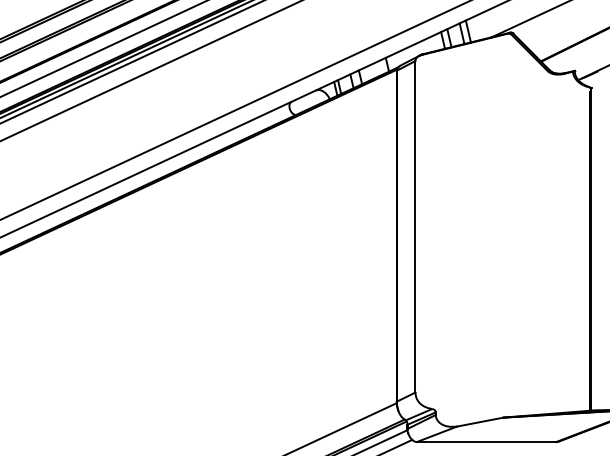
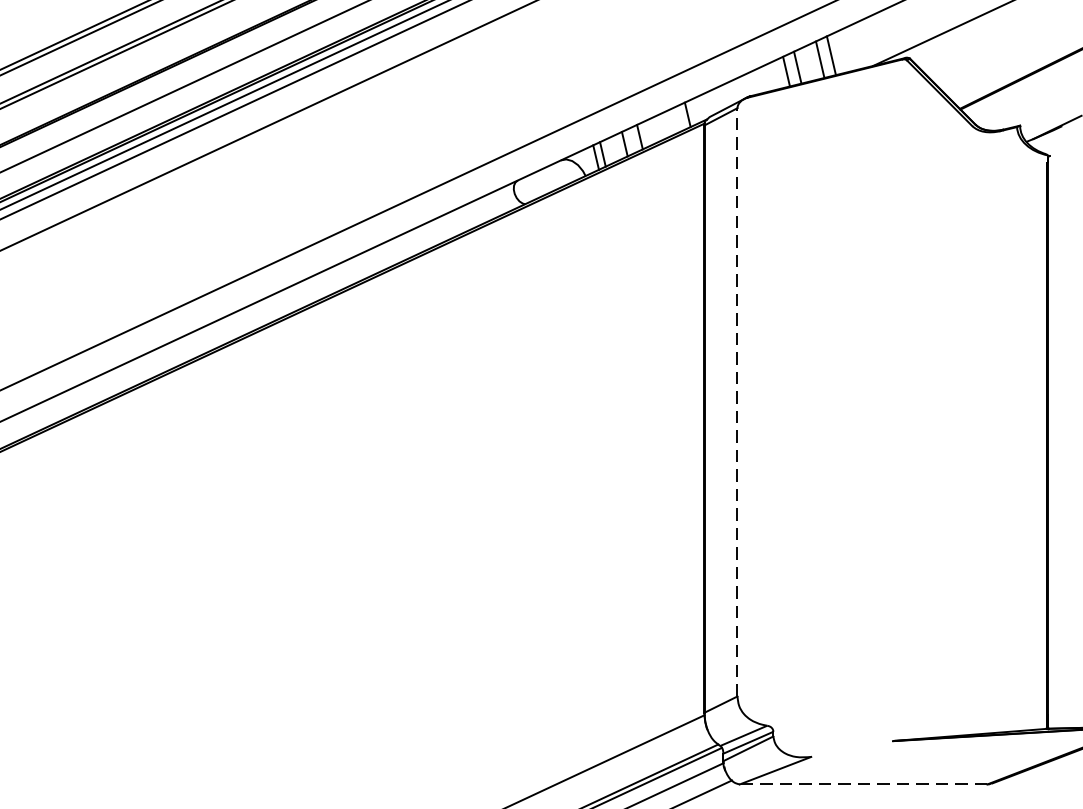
line: (415, 226) -> (737, 401), solid -> dashed
line: (479, 421) -> (851, 747), removed
line: (486, 442) -> (863, 785), solid -> dashed

